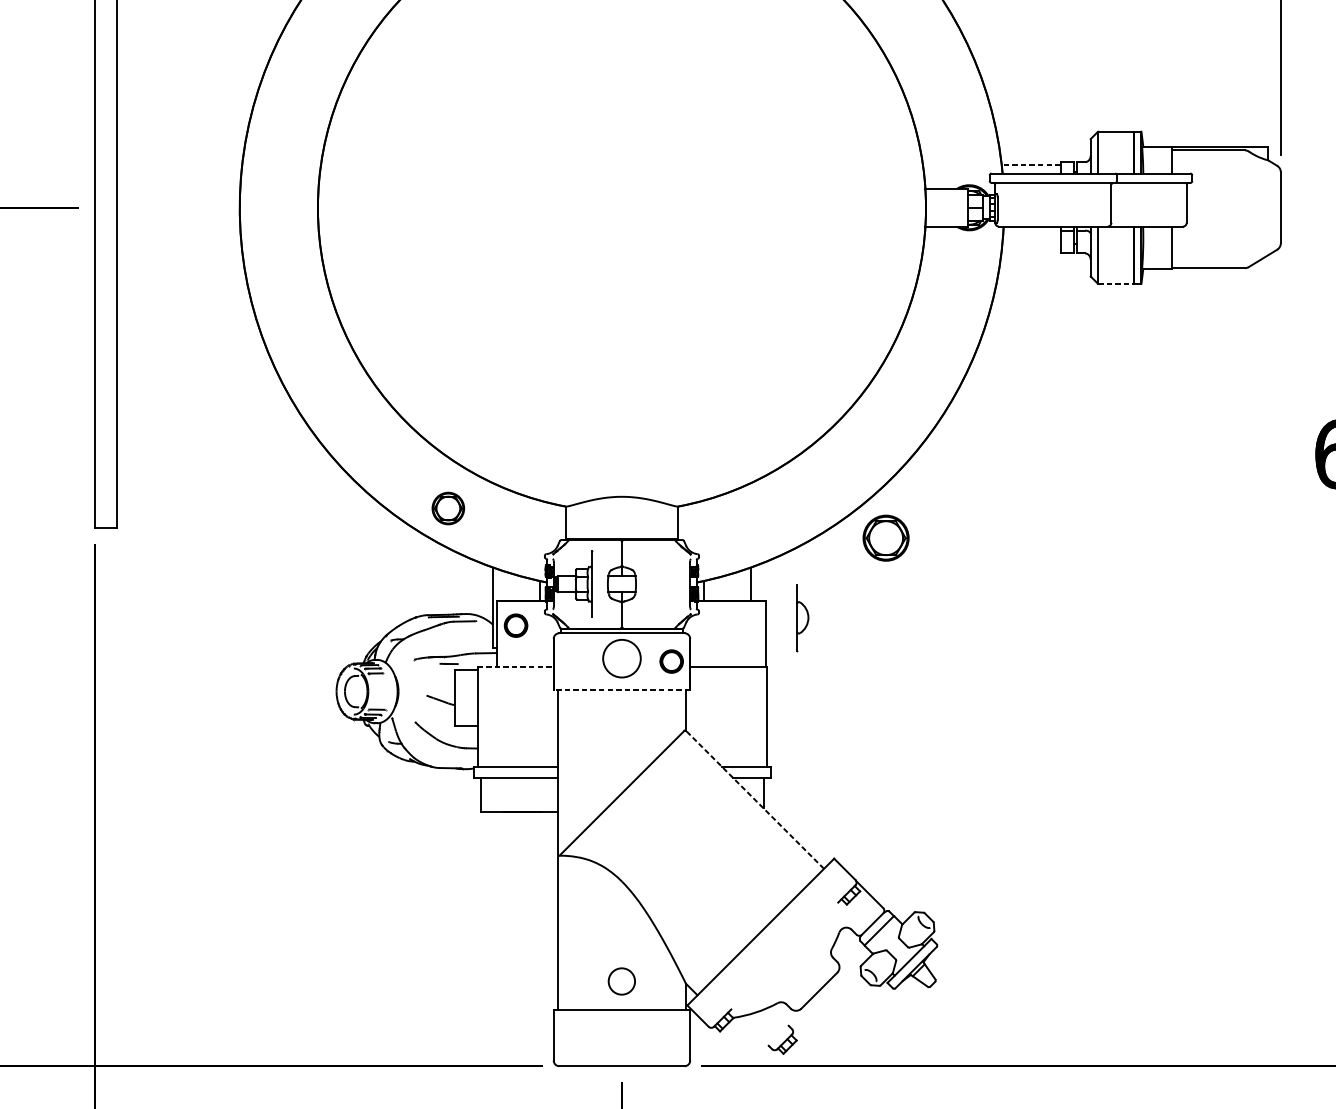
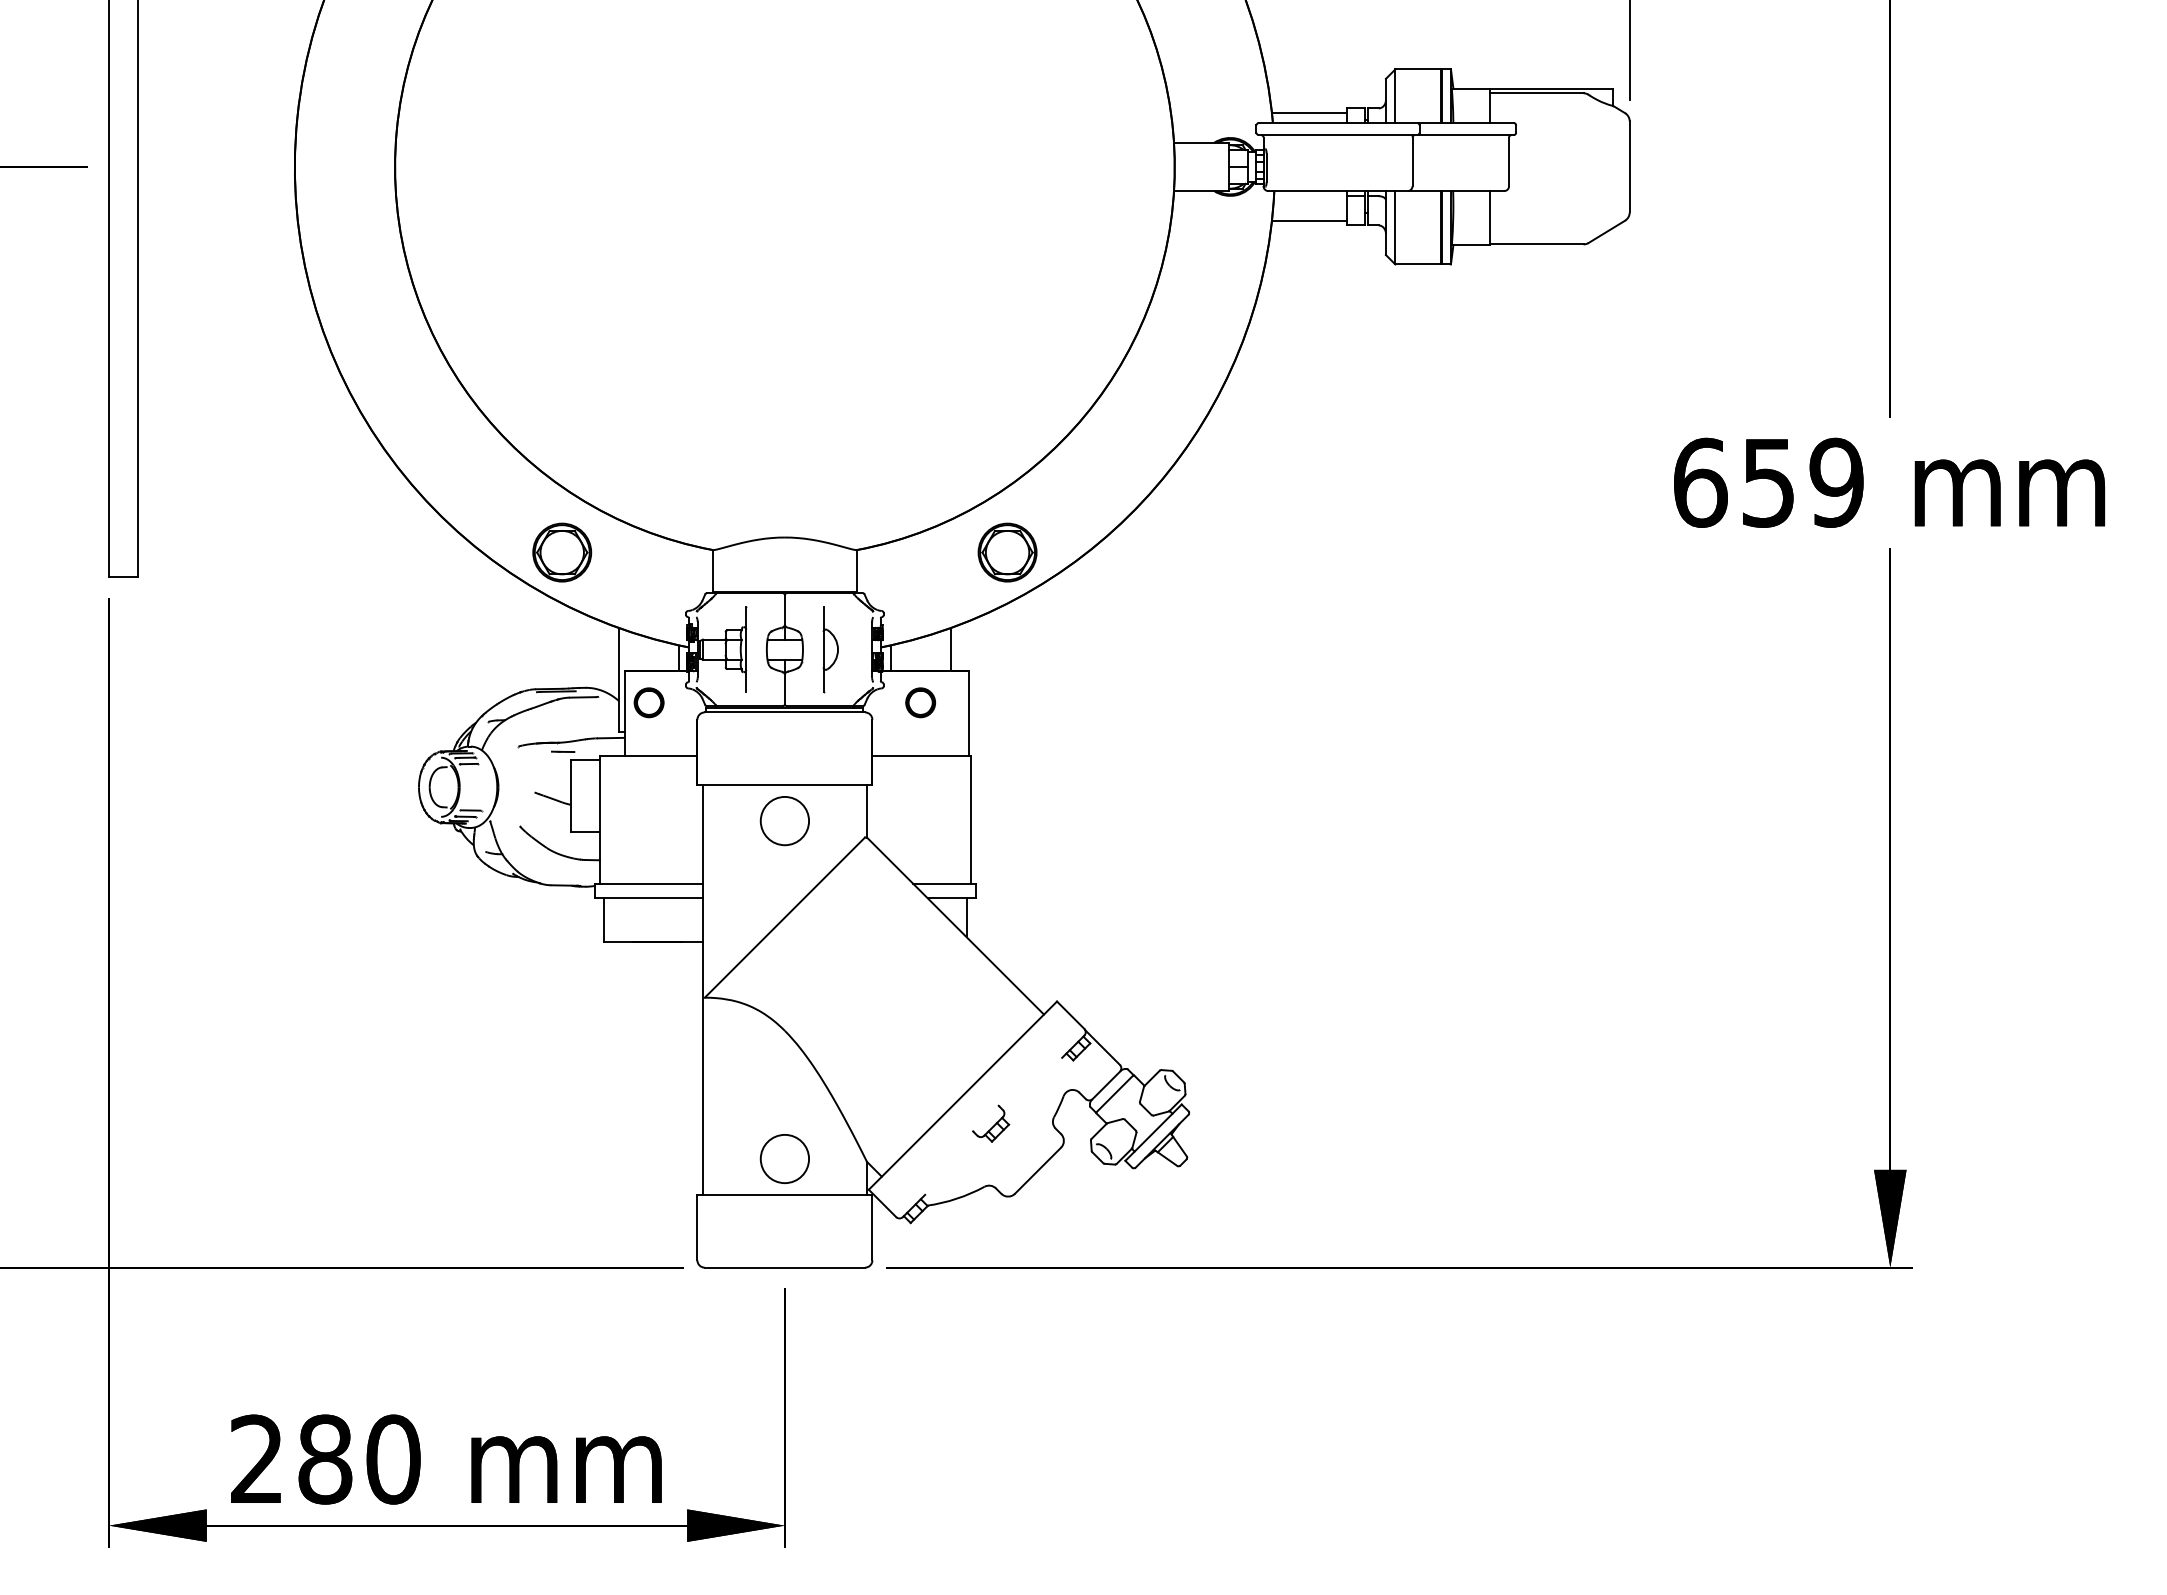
line: (1031, 165) -> (1309, 112), dashed -> solid
line: (1031, 250) -> (1309, 221), added
line: (1116, 283) -> (1418, 264), dashed -> solid
part: (448, 508) -> (562, 552), size x1.43
part: (886, 538) -> (1007, 552), moved
part: (802, 617) -> (830, 649), moved
circle: (621, 659) -> (784, 821), moved
part: (671, 661) -> (920, 702), moved
line: (515, 666) -> (648, 755), dashed -> solid
line: (621, 689) -> (784, 784), dashed -> solid
line: (755, 799) -> (955, 925), dashed -> solid
circle: (621, 981) -> (784, 1158), size x1.43
part: (783, 1039) -> (991, 1123), moved

